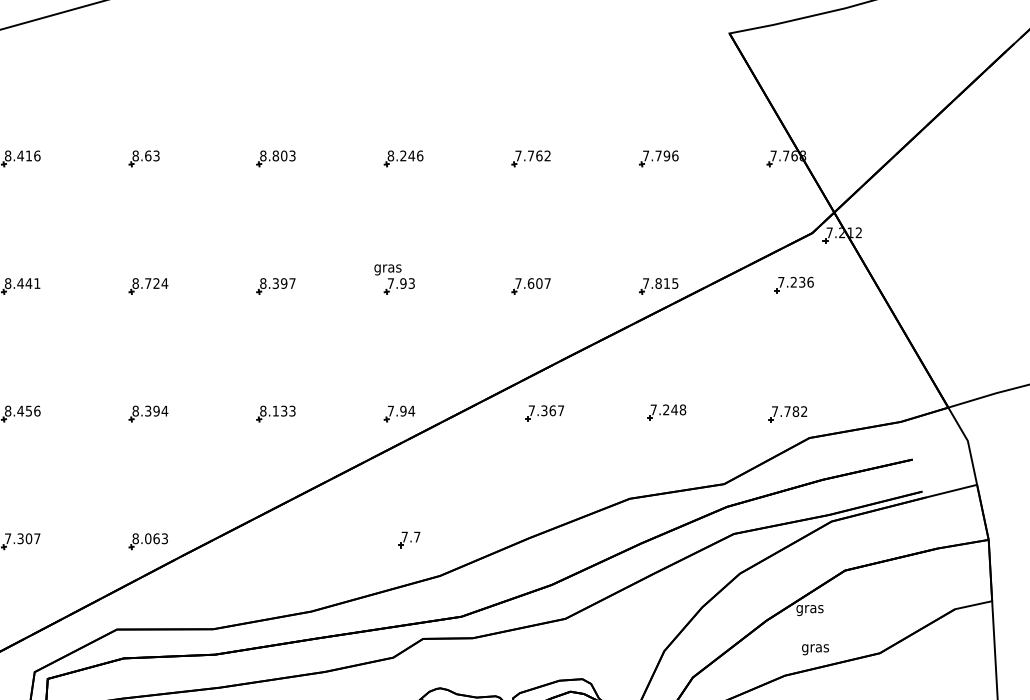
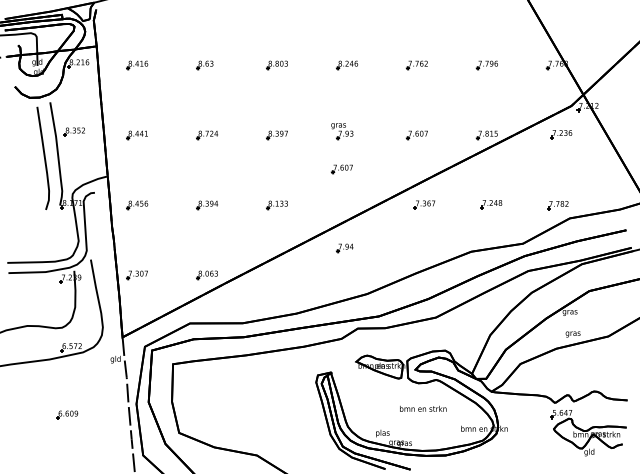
part: (393, 348) -> (341, 169), added
part: (398, 414) -> (344, 248), moved
part: (407, 540) -> (349, 274), removed

